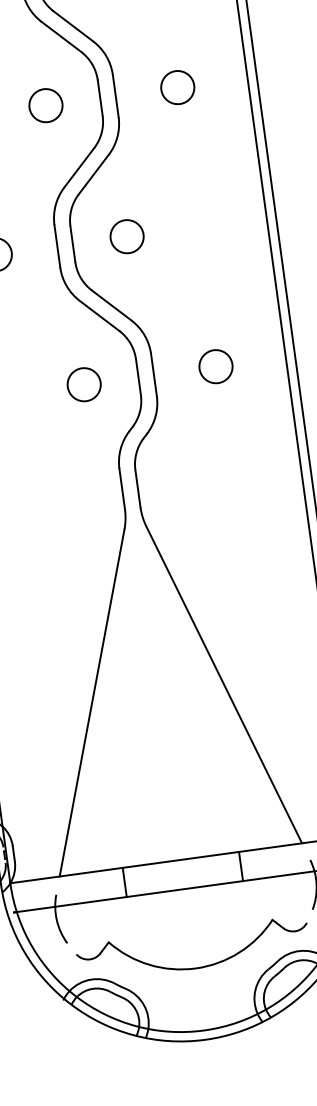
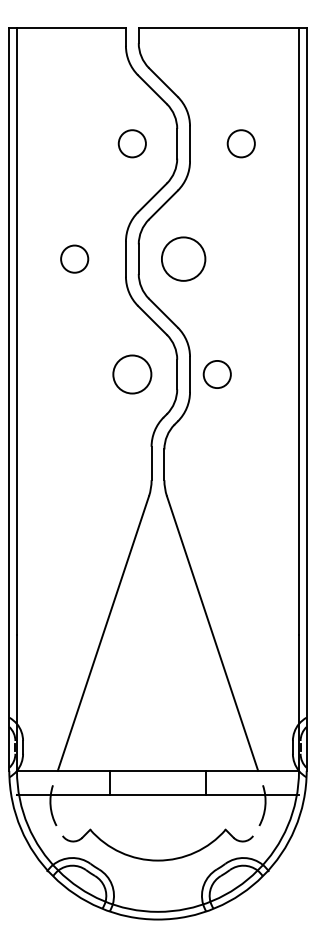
circle: (126, 235) -> (183, 258), size x1.6
circle: (215, 366) -> (216, 374), moved
circle: (83, 384) -> (131, 374), size x1.4

